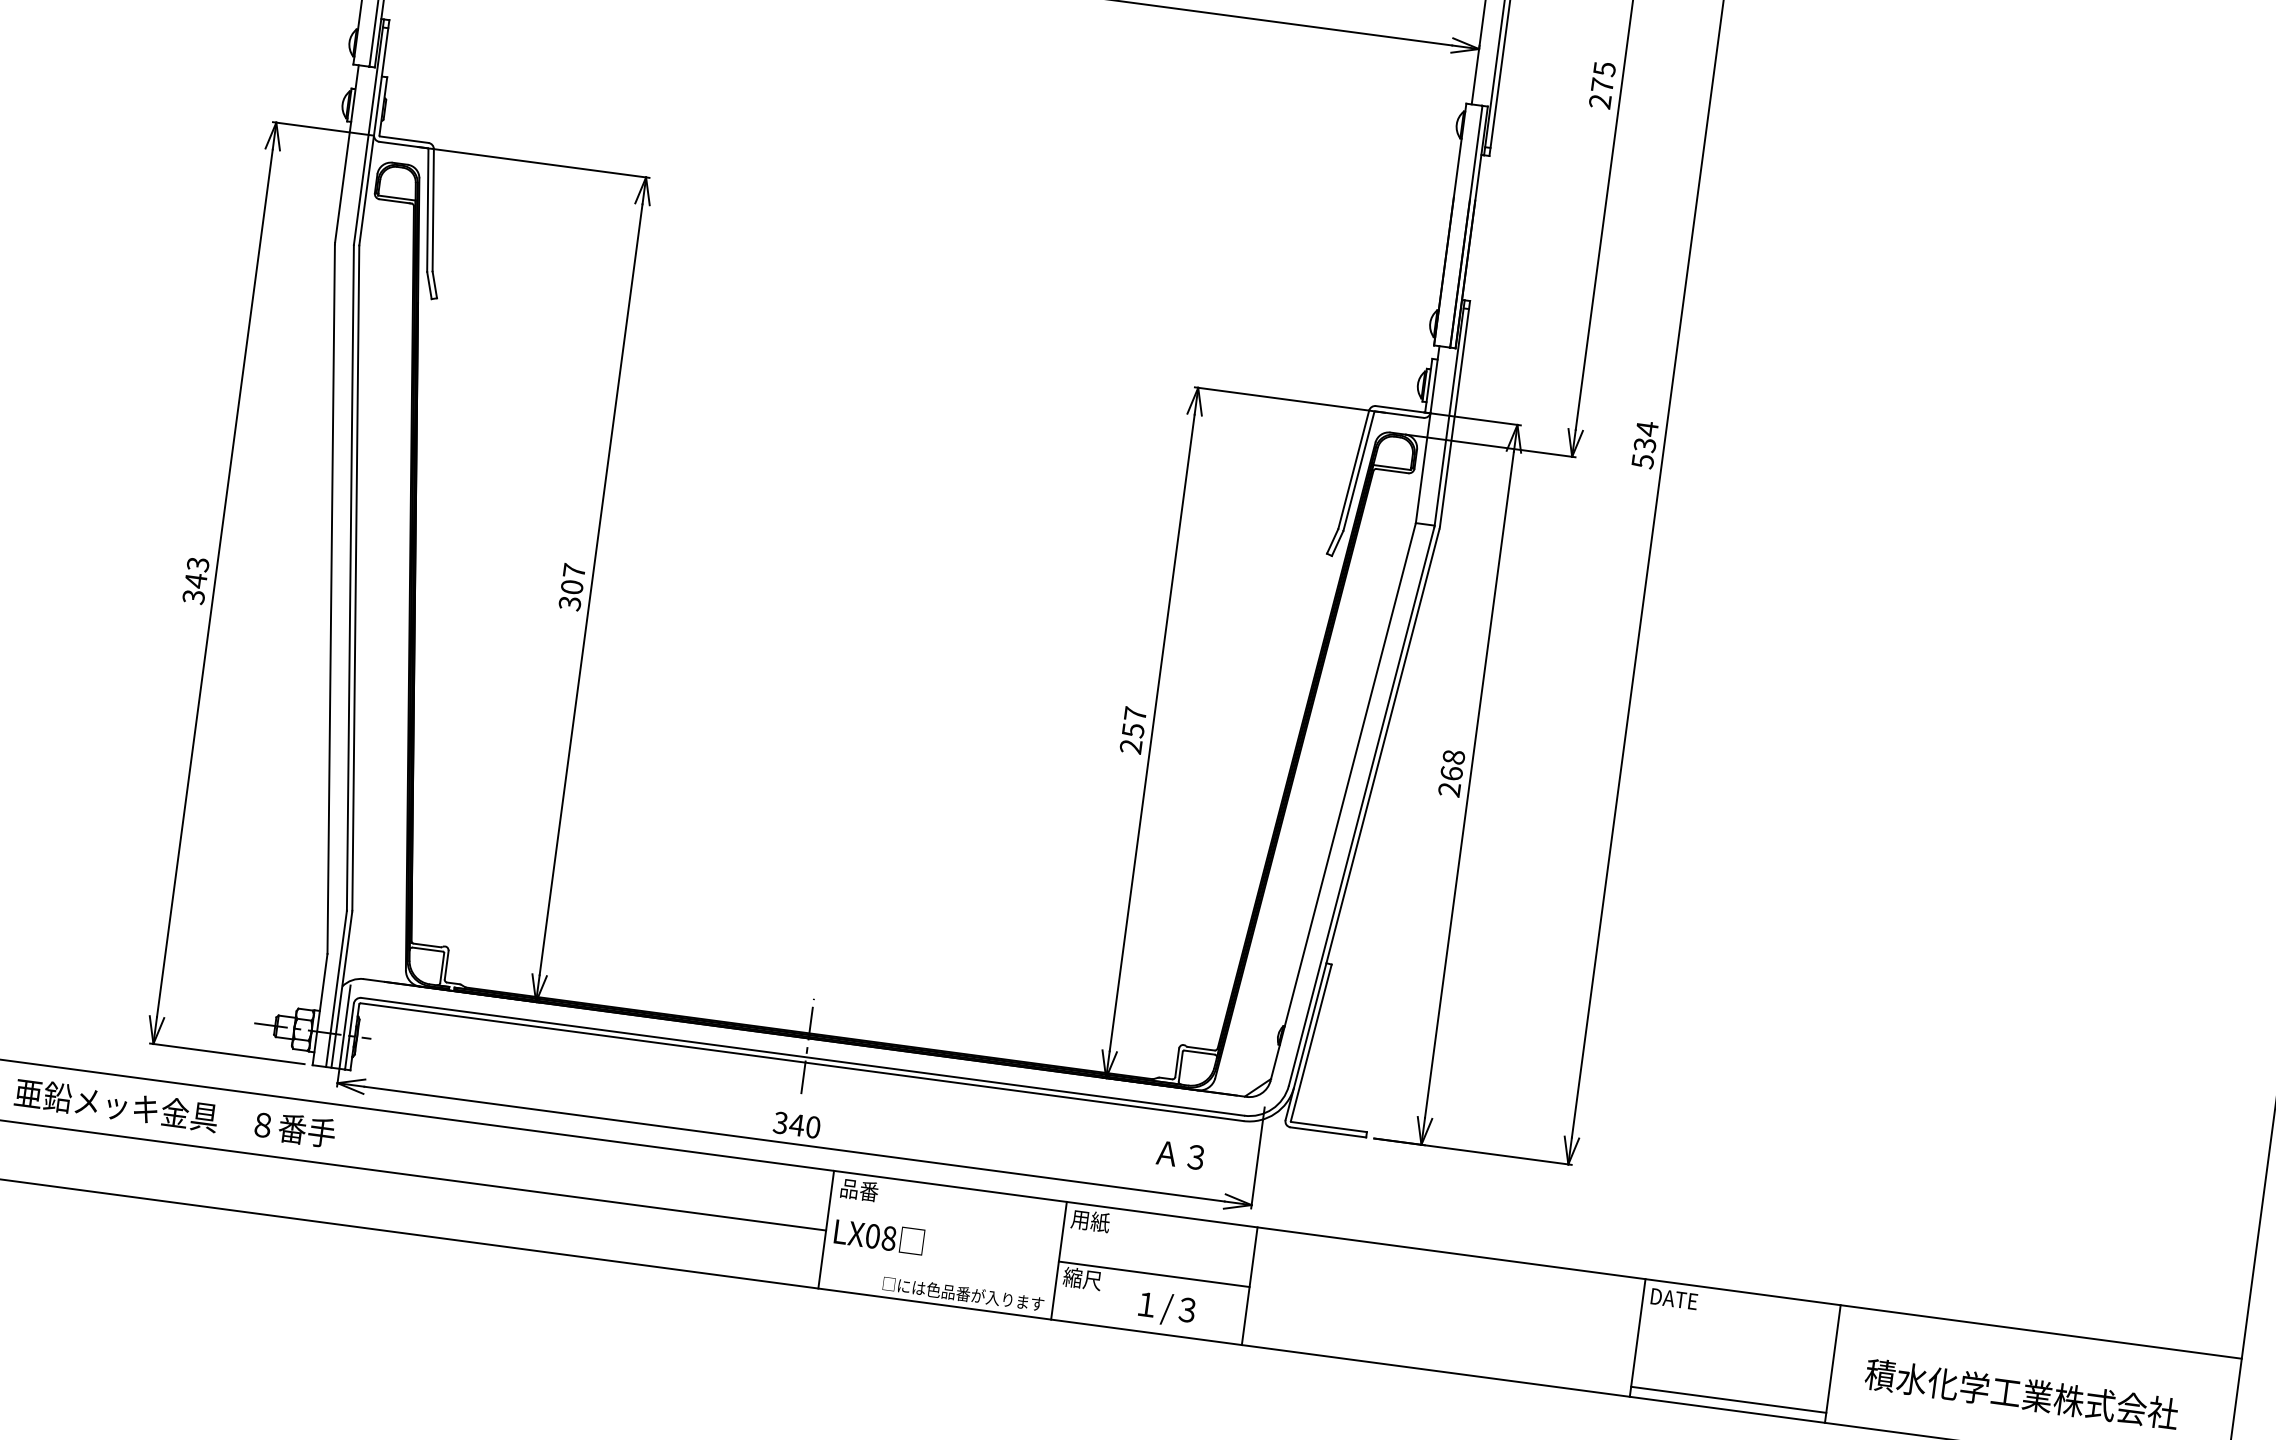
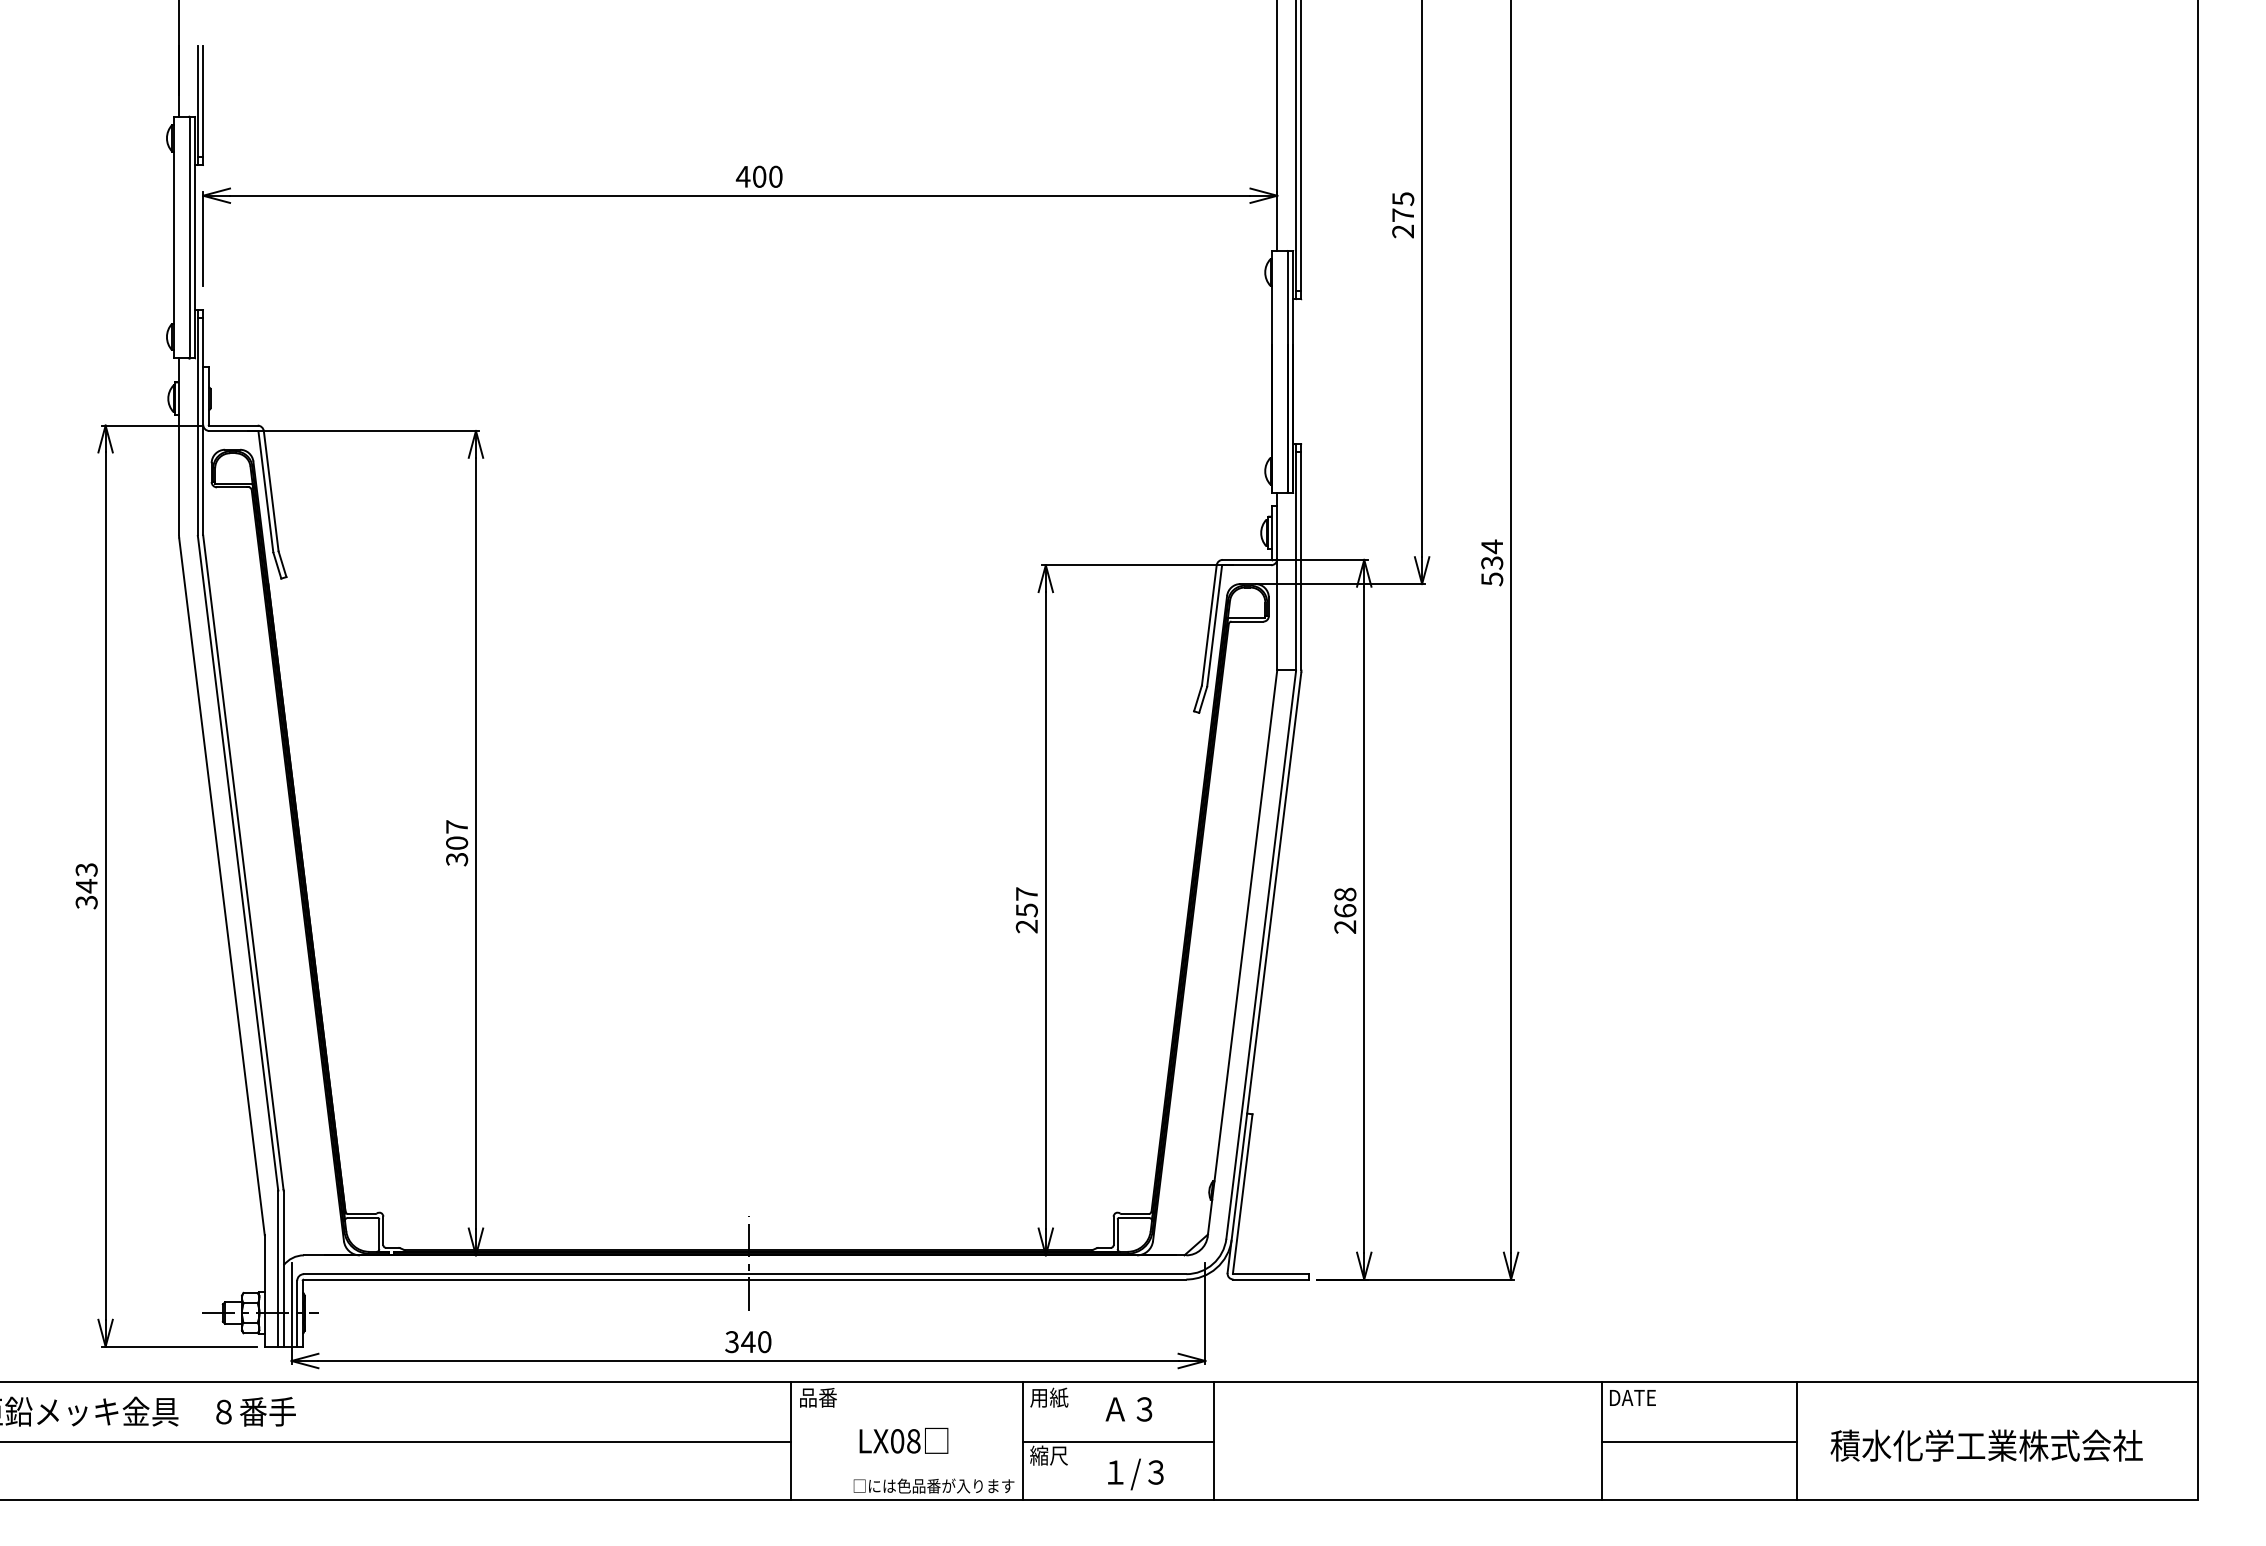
text: (1179, 1155) -> (1128, 1409), moved
text: (879, 1236) -> (903, 1440), moved
line: (1728, 1399) -> (1699, 1441), moved

